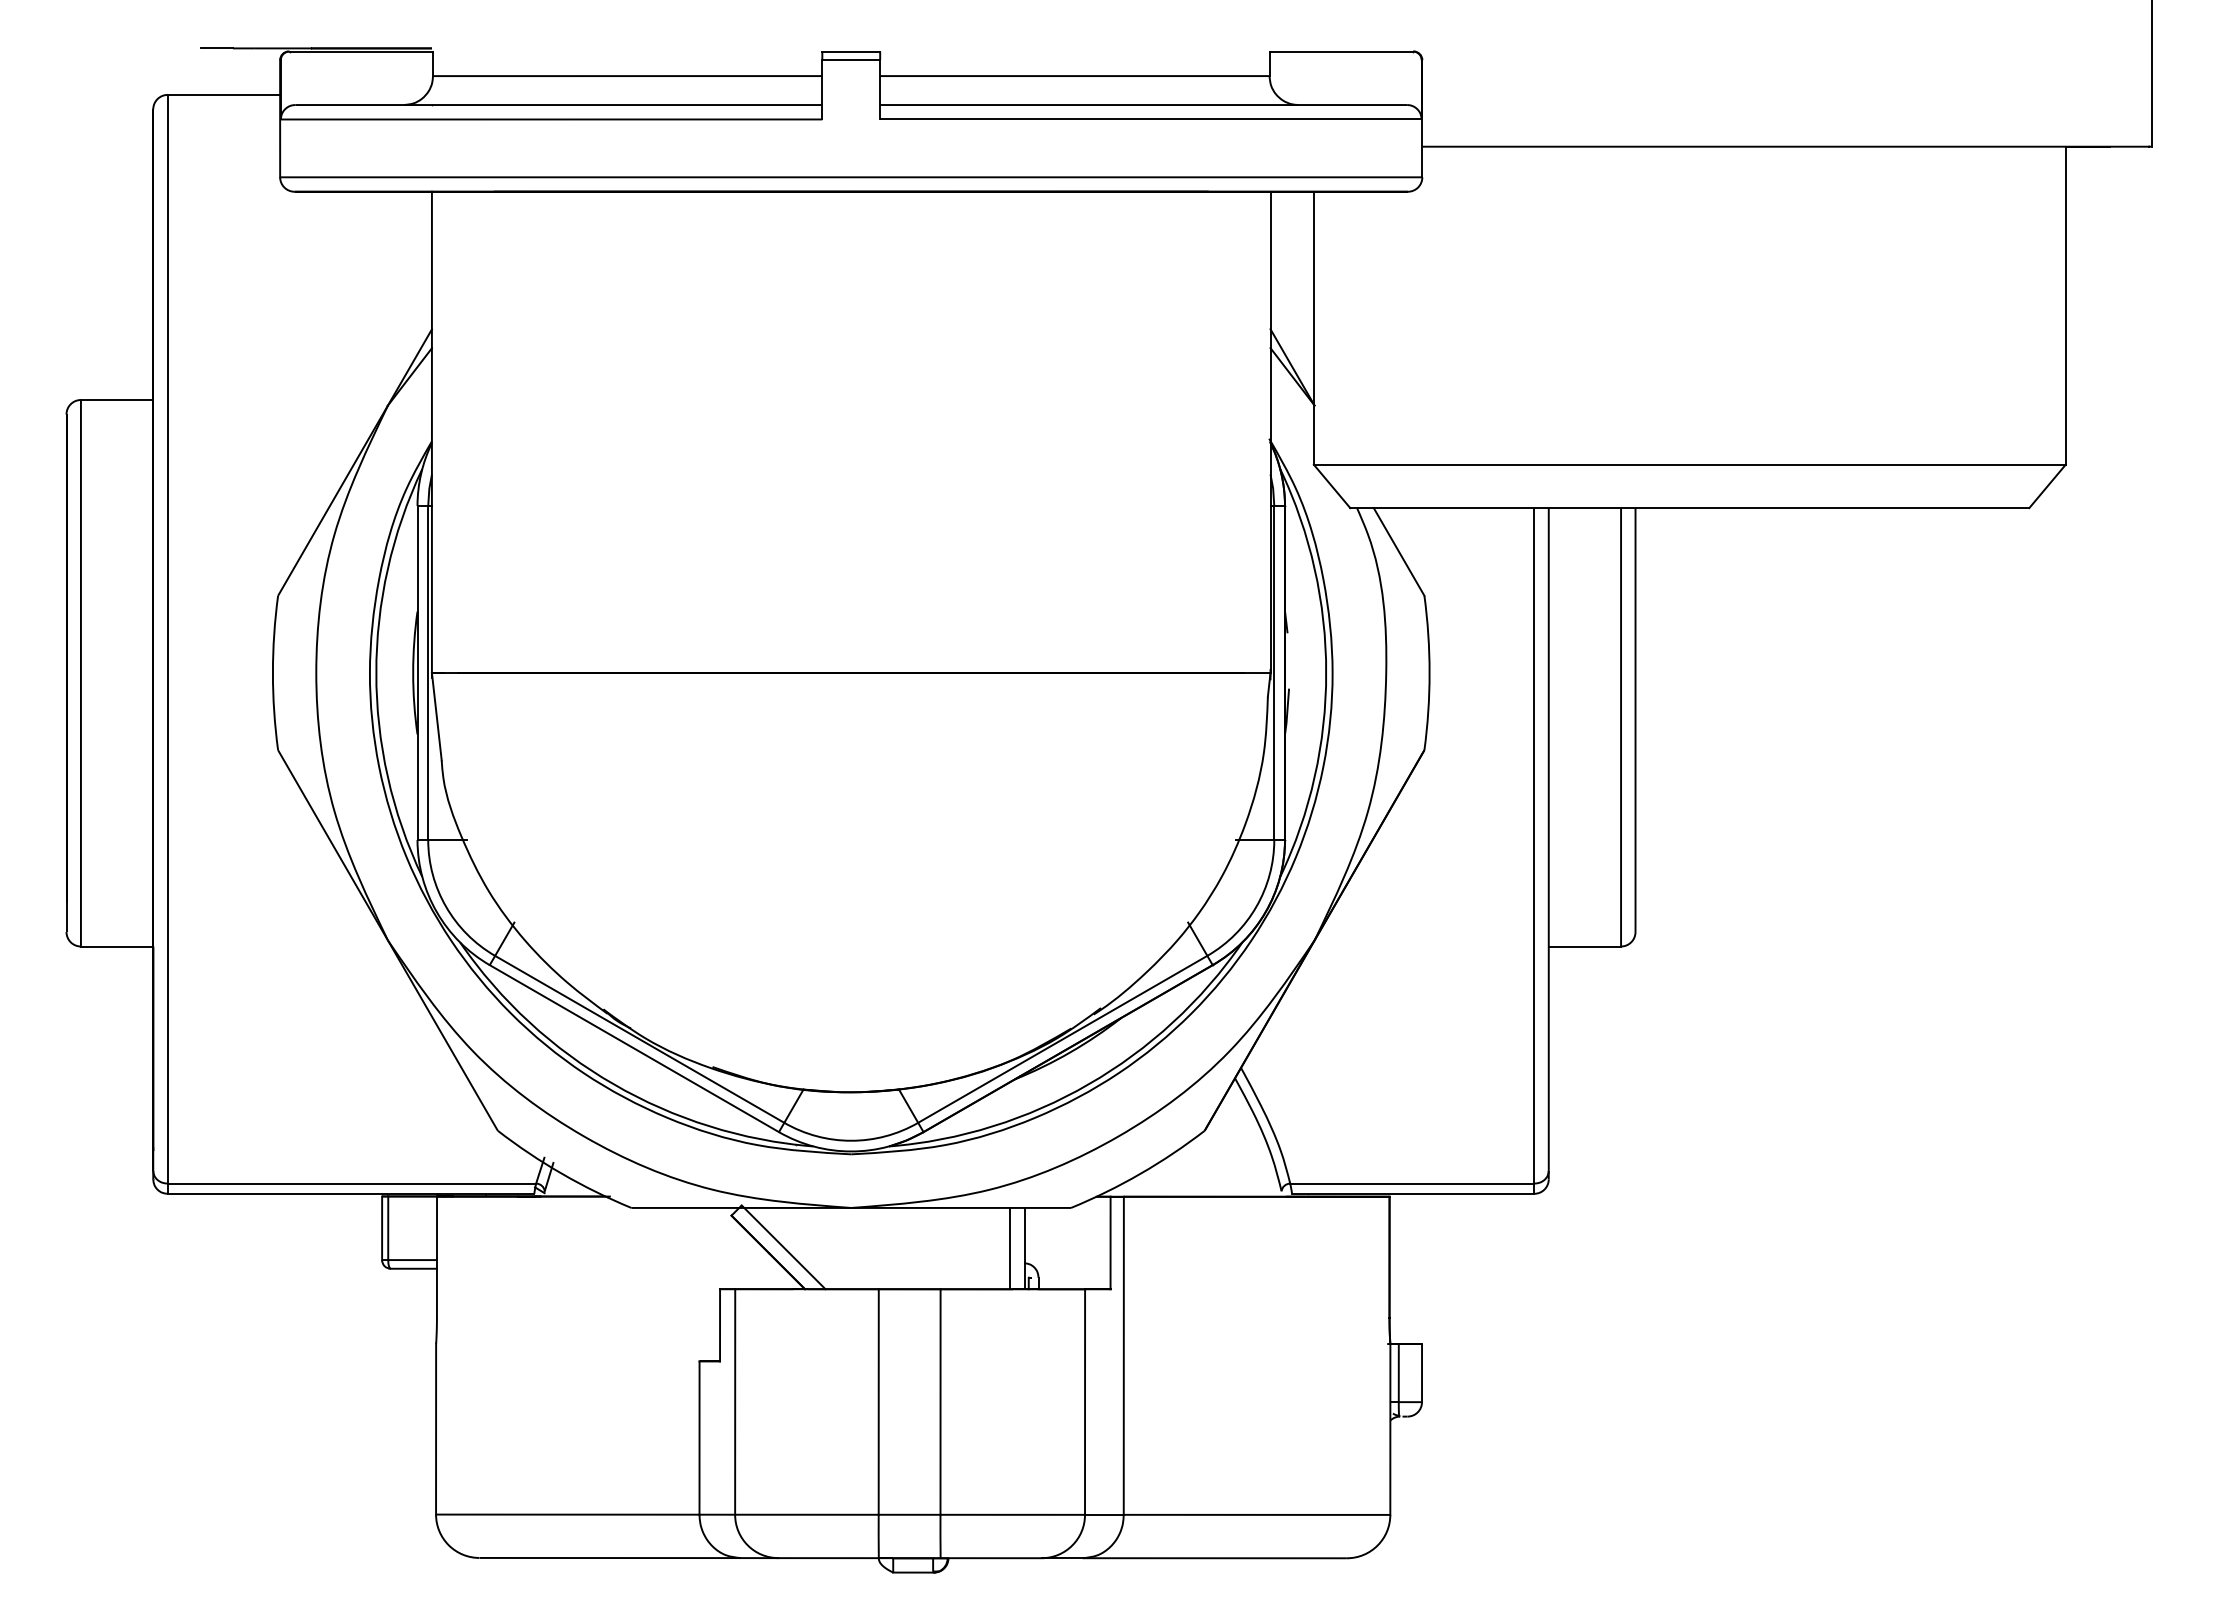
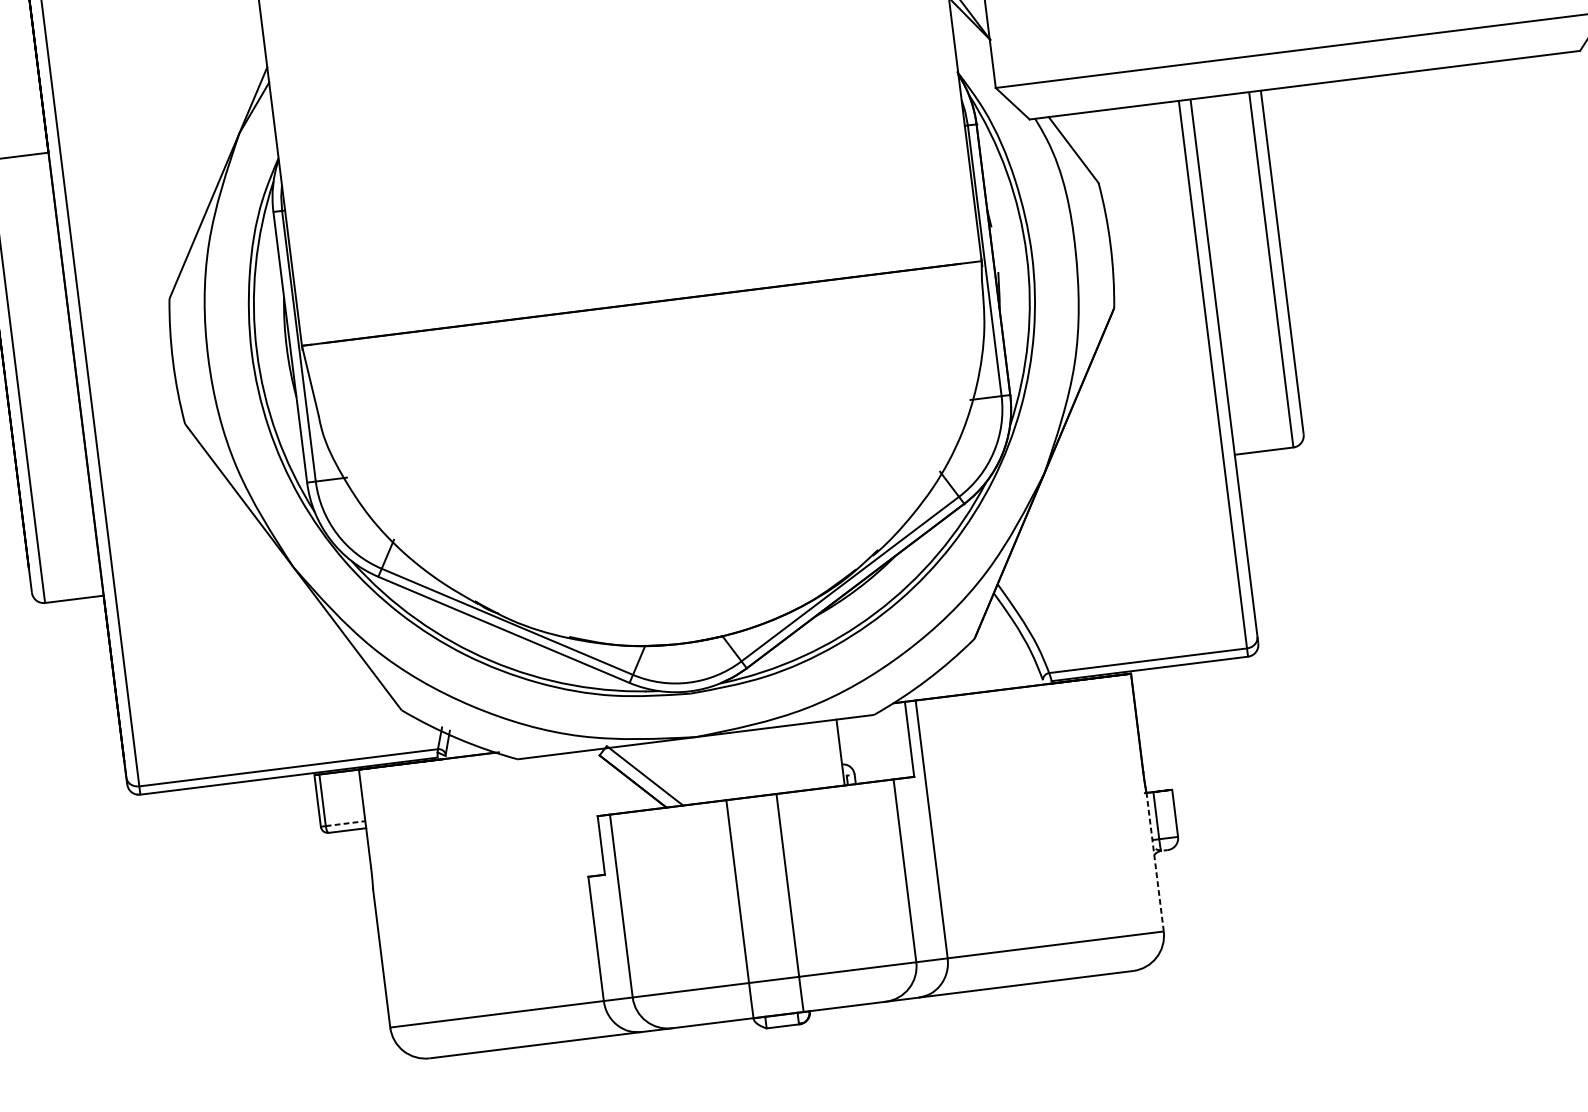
line: (1010, 1248) -> (829, 753), removed
line: (413, 1260) -> (346, 823), solid -> dashed
line: (1390, 1428) -> (1155, 861), solid -> dashed

